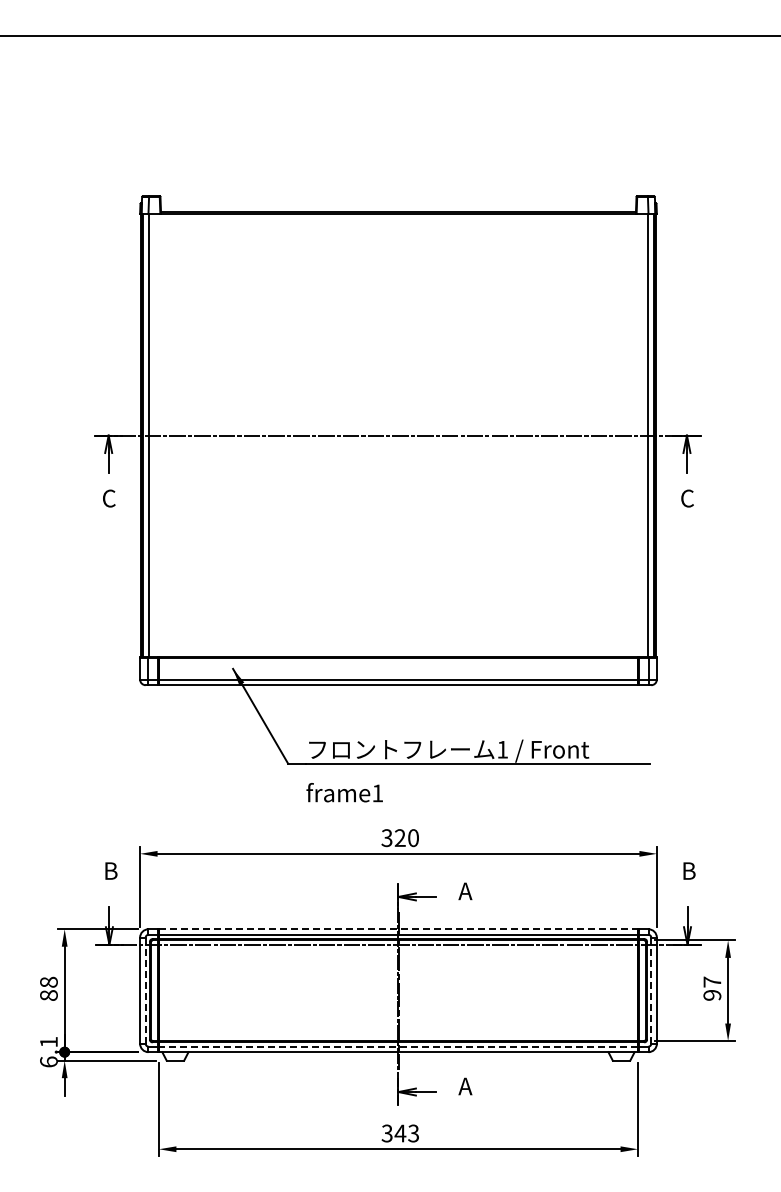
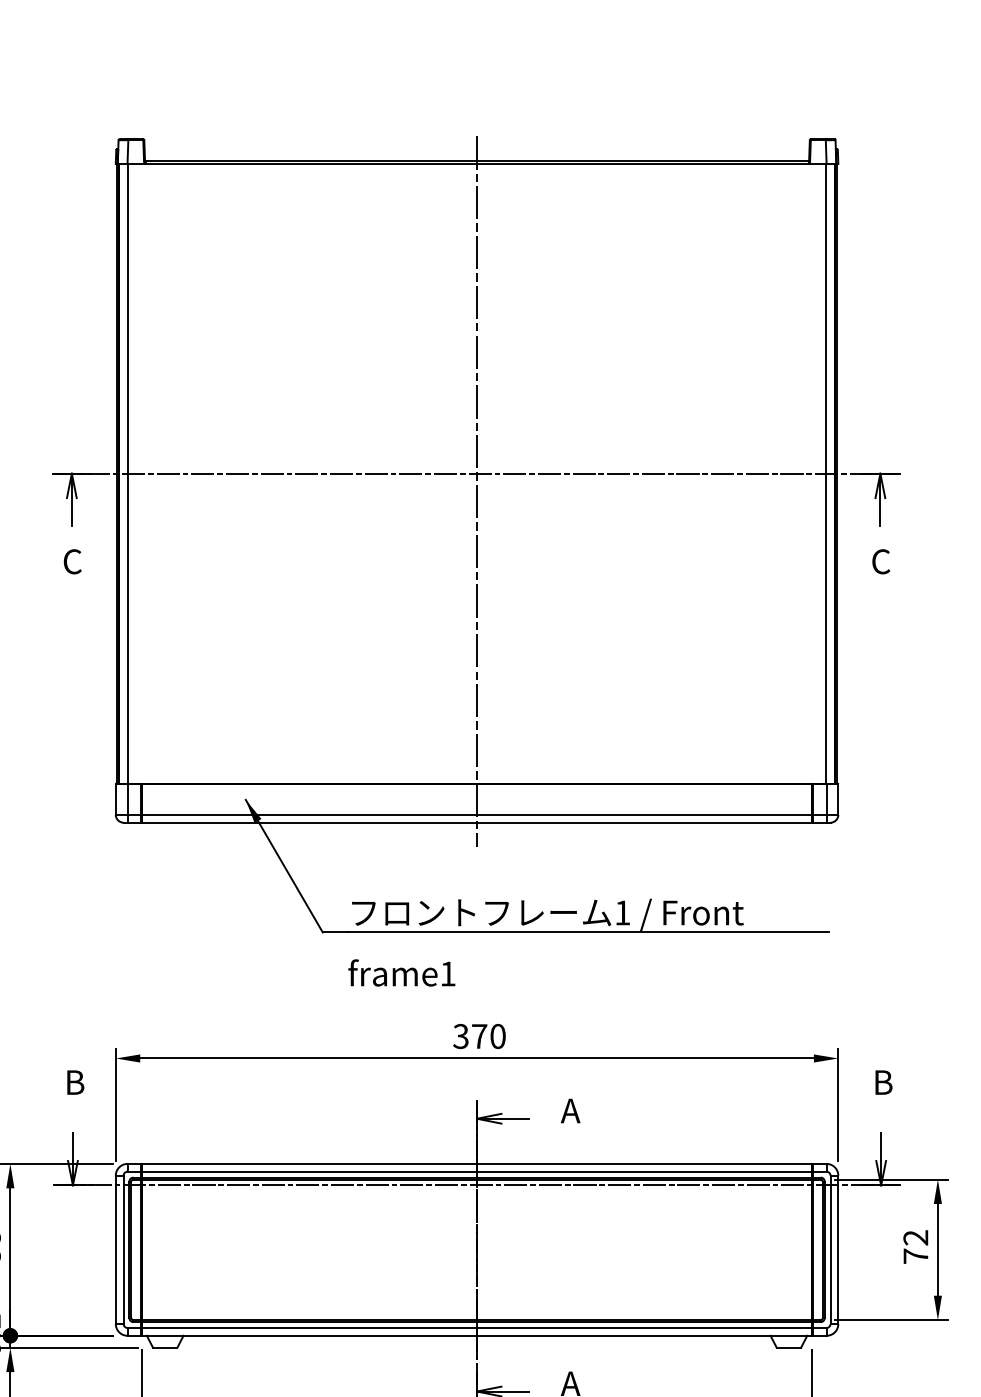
line: (398, 448) -> (477, 491), added
text: (399, 837) -> (478, 1035), 320 -> 370
line: (398, 929) -> (477, 1164), dashed -> solid
text: (712, 988) -> (916, 1246), 97 -> 72
line: (145, 990) -> (123, 1249), dashed -> solid
line: (651, 991) -> (830, 1250), dashed -> solid
line: (398, 1046) -> (477, 1327), dashed -> solid

